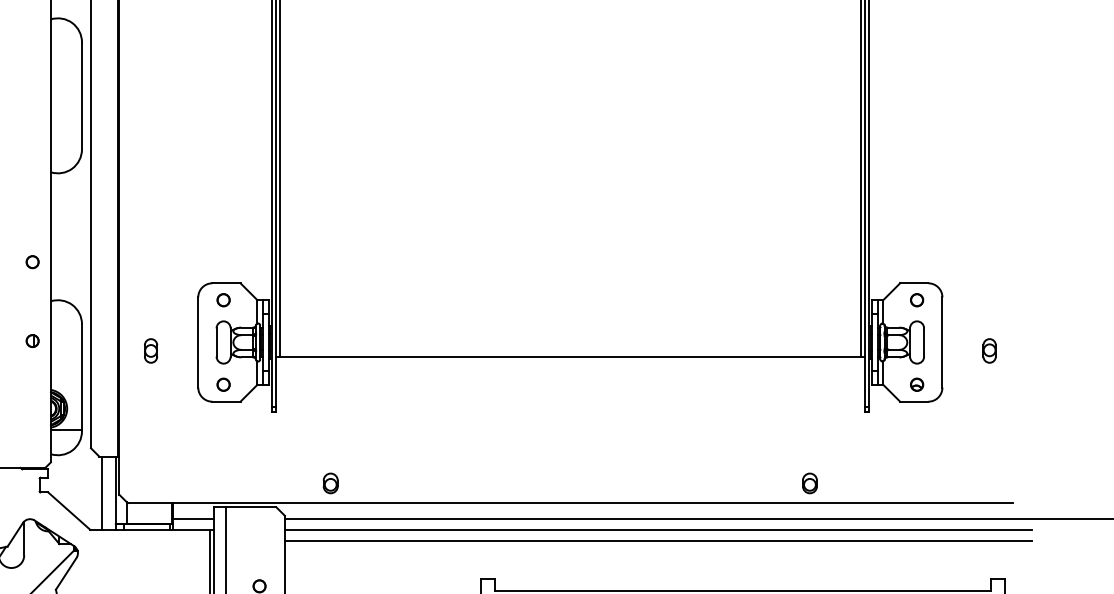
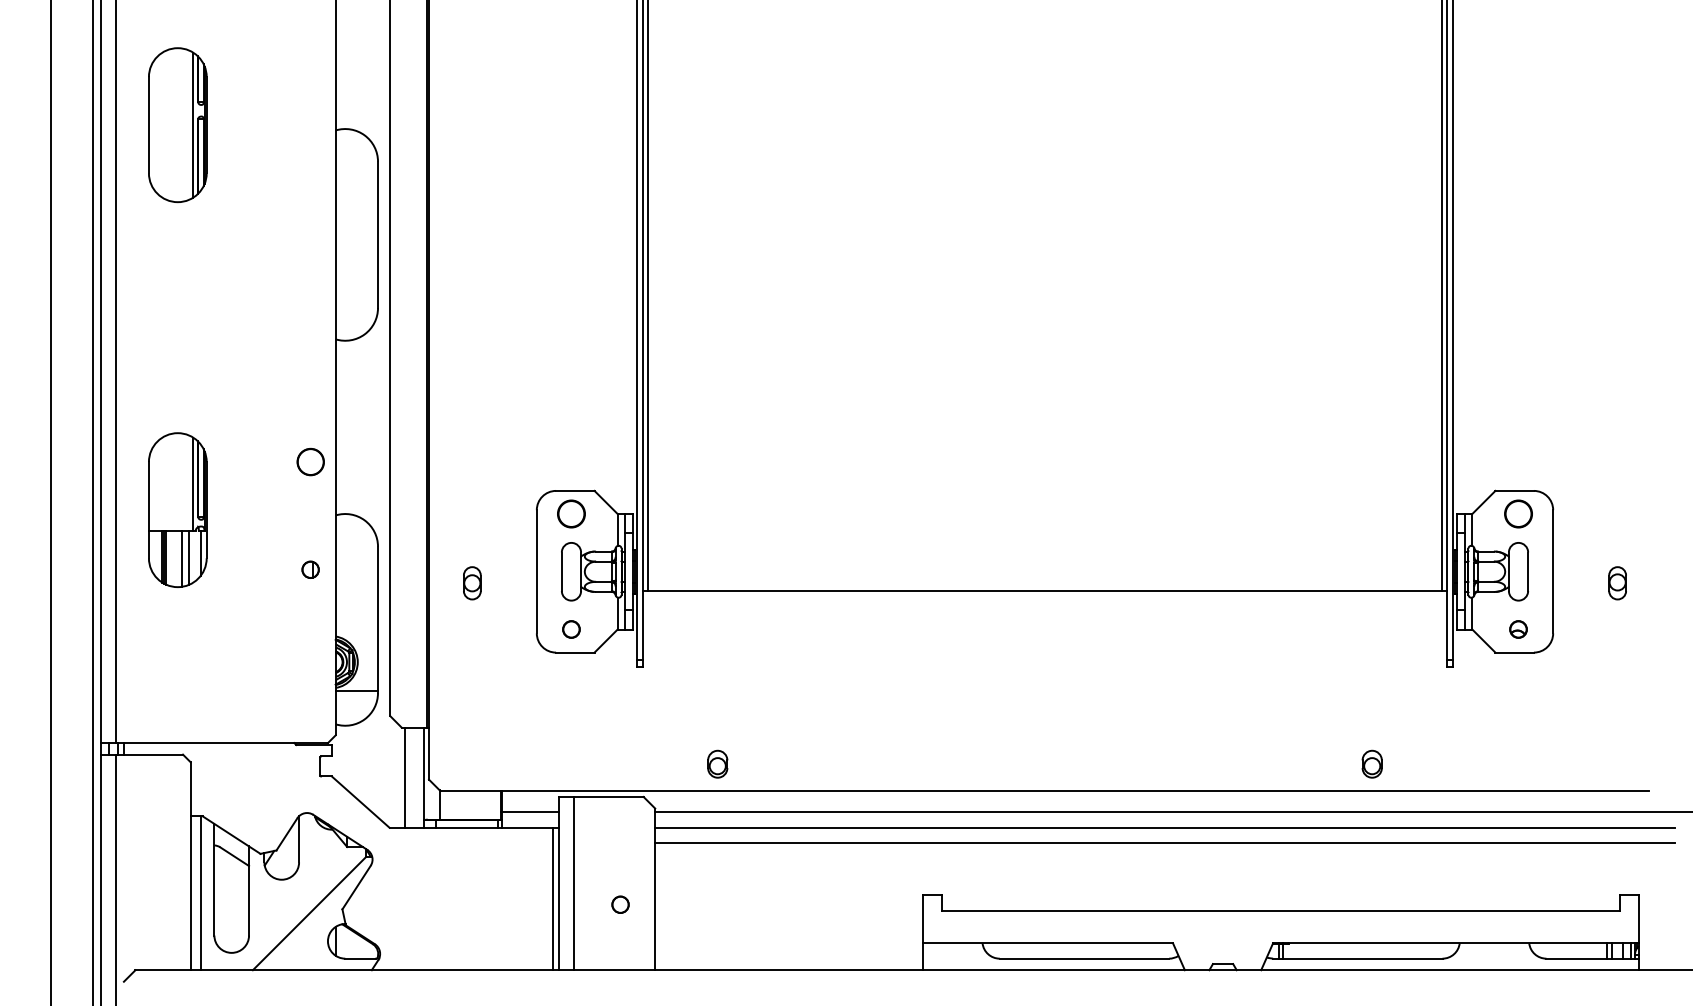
part: (32, 261) -> (310, 461), size x1.6
part: (223, 299) -> (571, 513), size x1.6
part: (917, 299) -> (1518, 513), size x1.6

